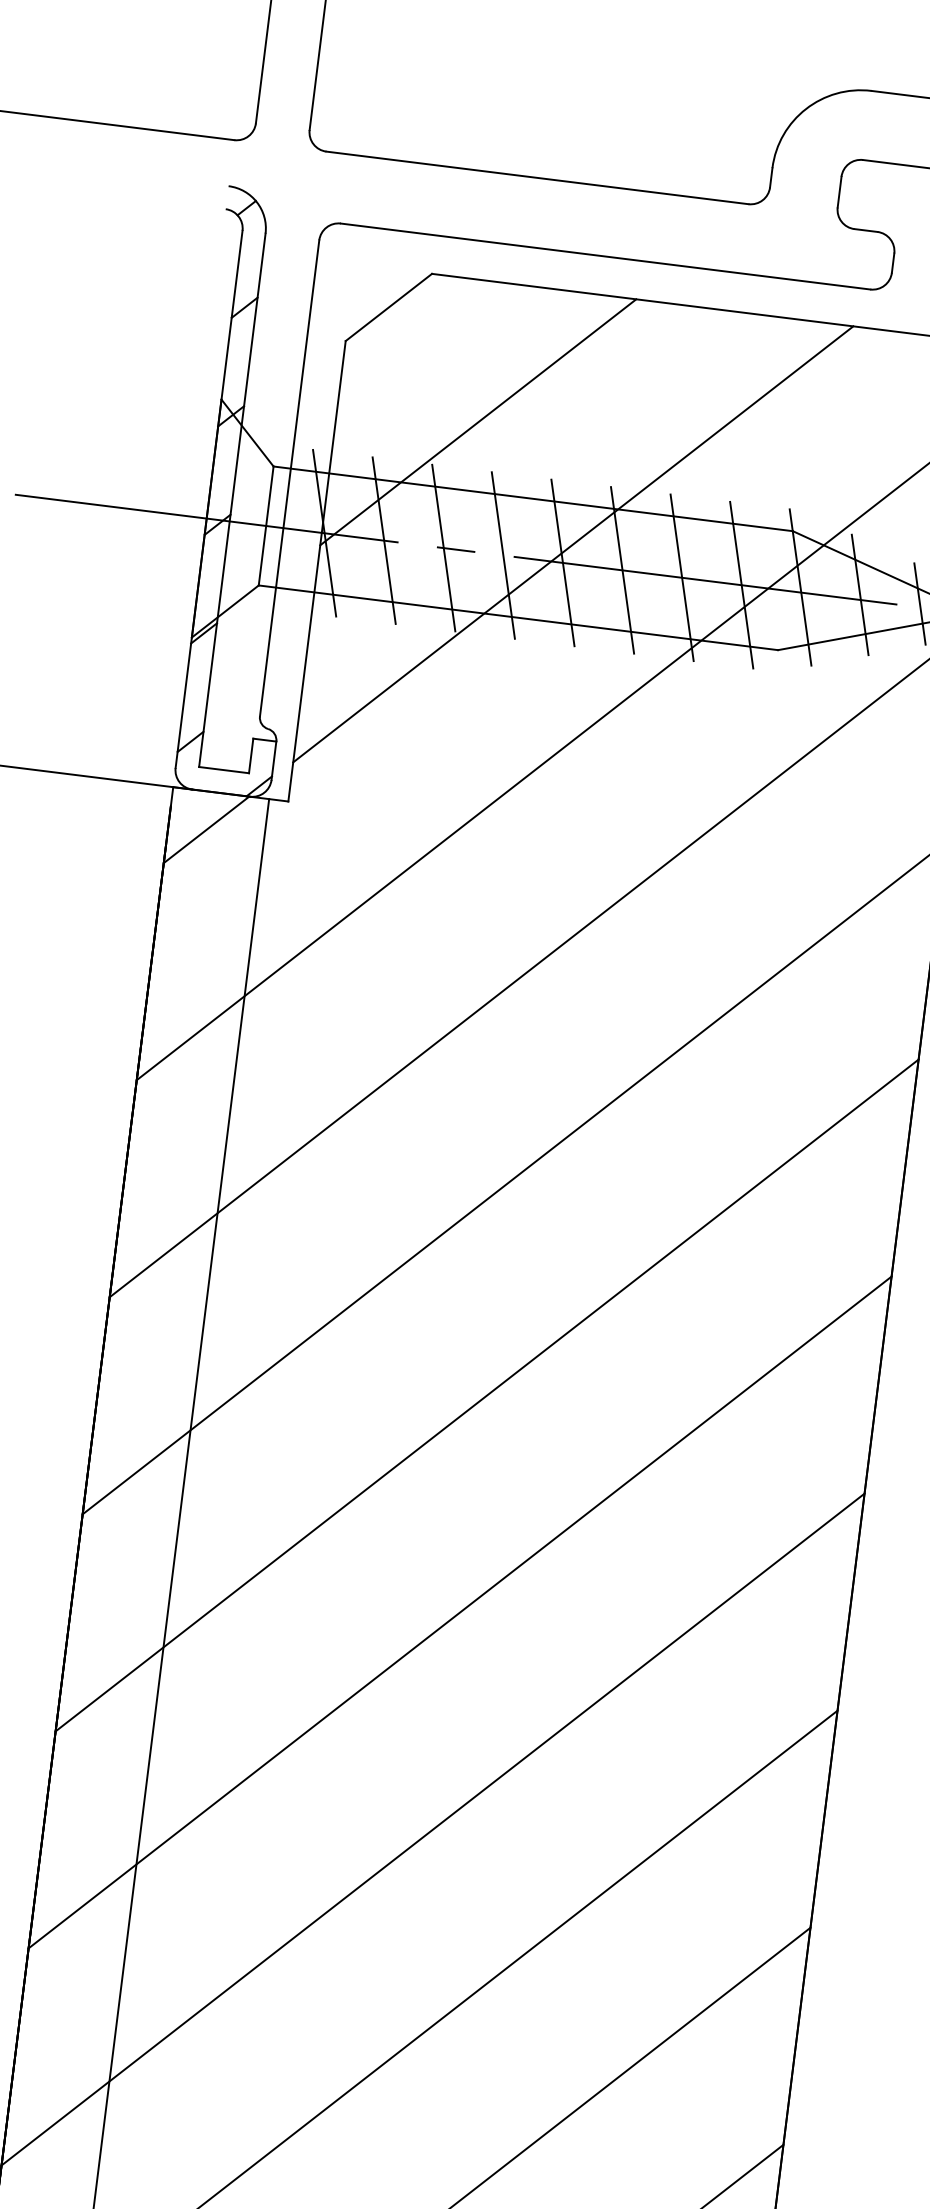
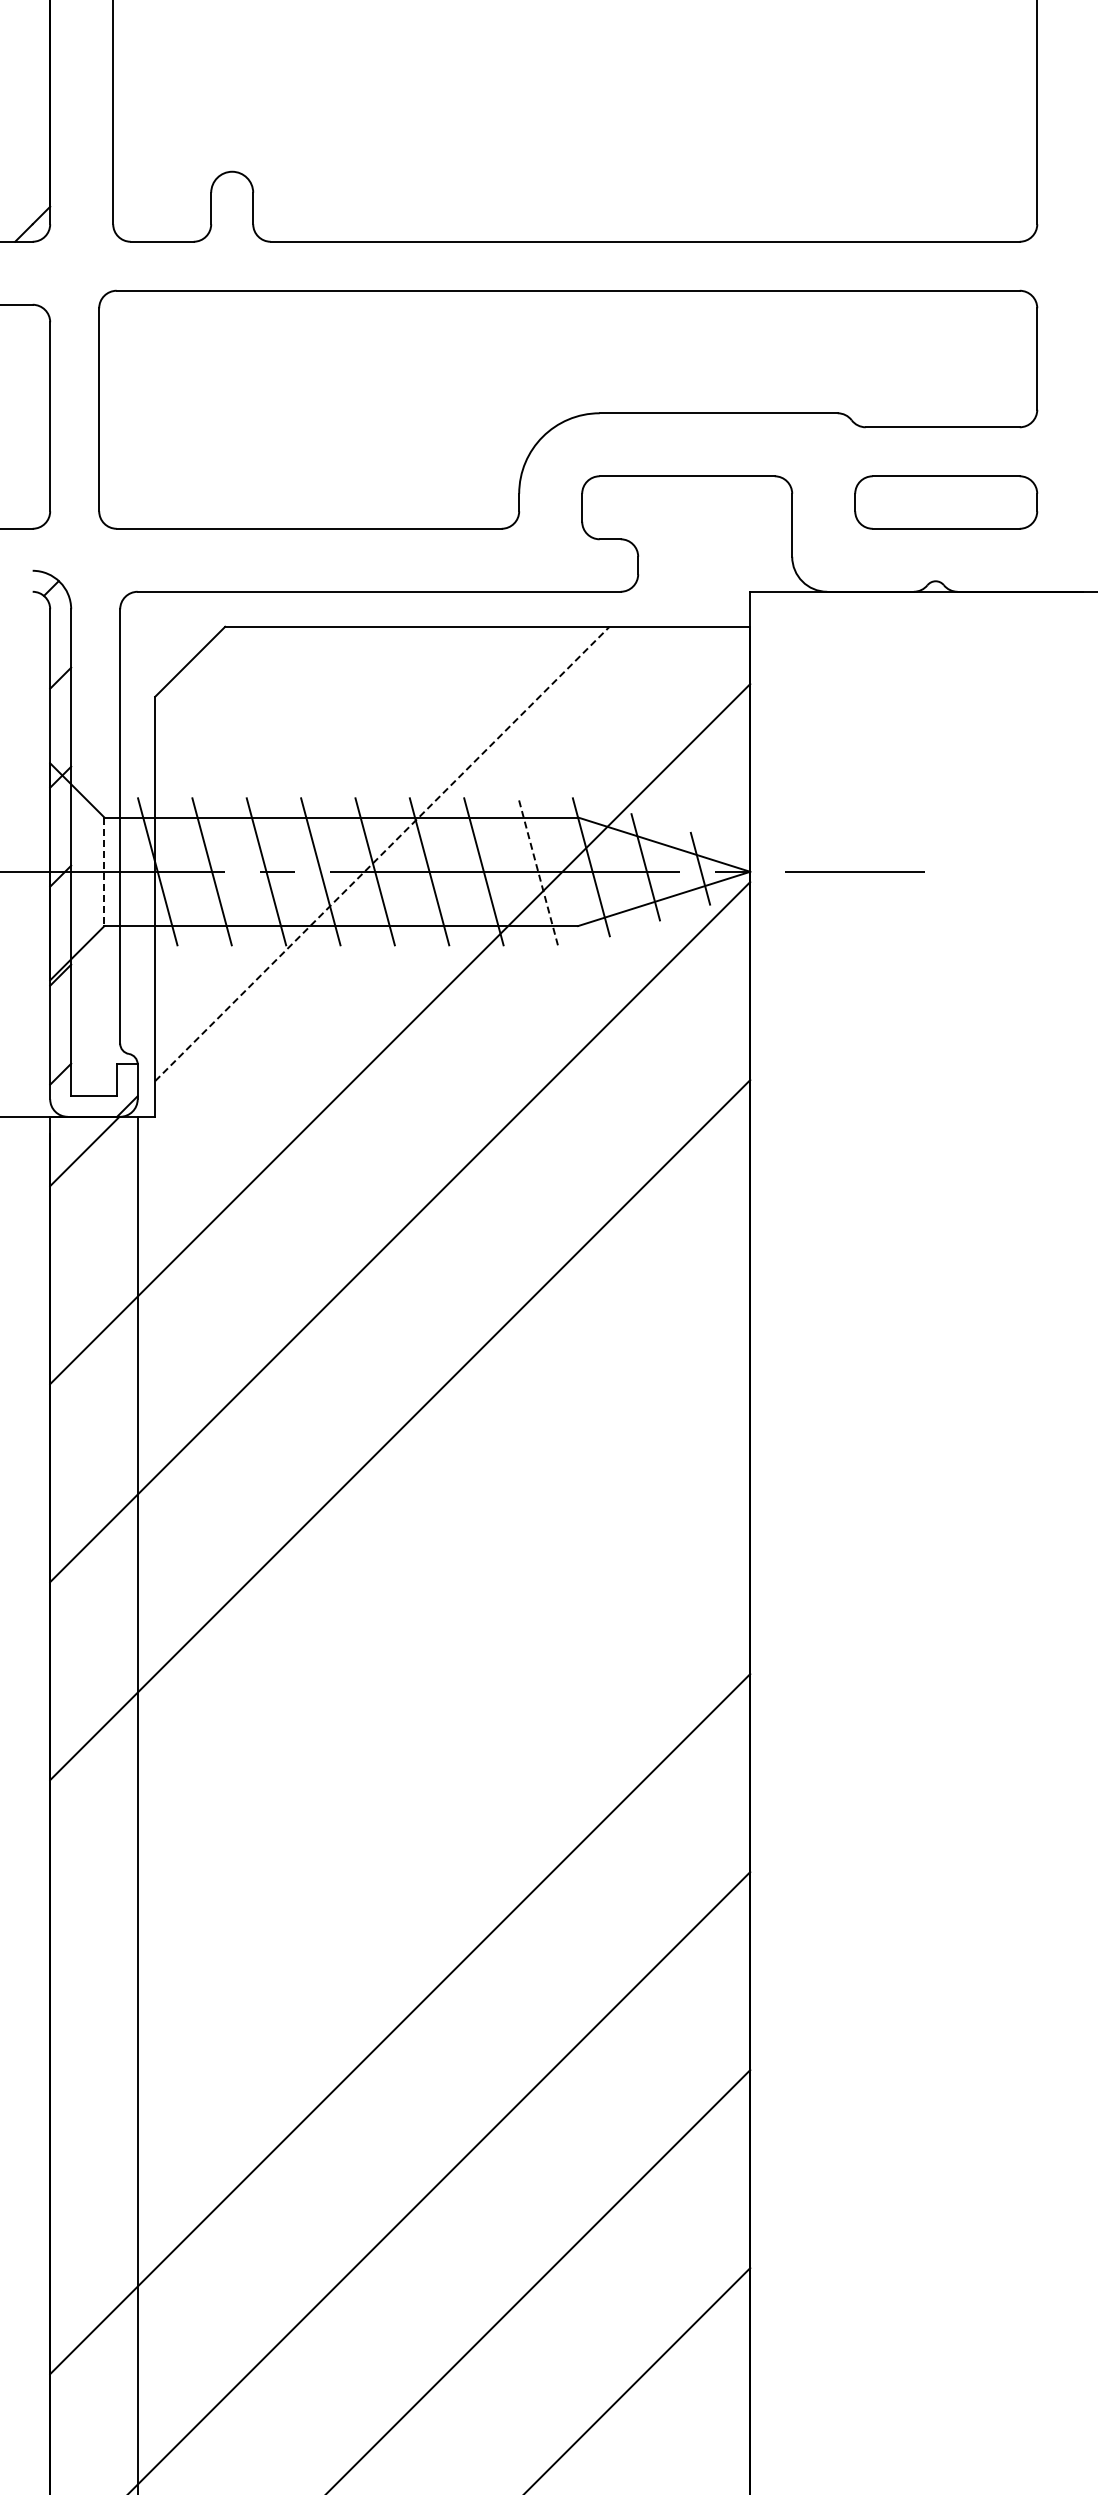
line: (478, 421) -> (283, 754), removed
line: (266, 526) -> (104, 872), solid -> dashed
line: (573, 543) -> (382, 853), solid -> dashed
line: (742, 584) -> (538, 871), solid -> dashed
line: (487, 1395) -> (400, 1628), removed
line: (460, 1612) -> (400, 1826), removed

